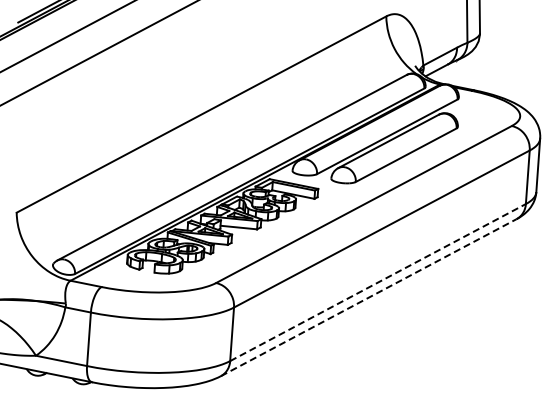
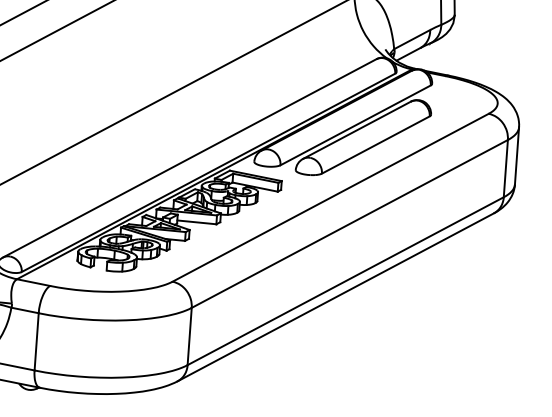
line: (378, 282) -> (346, 281), dashed -> solid
line: (369, 297) -> (336, 297), dashed -> solid

